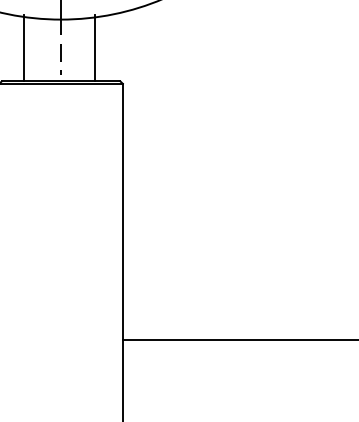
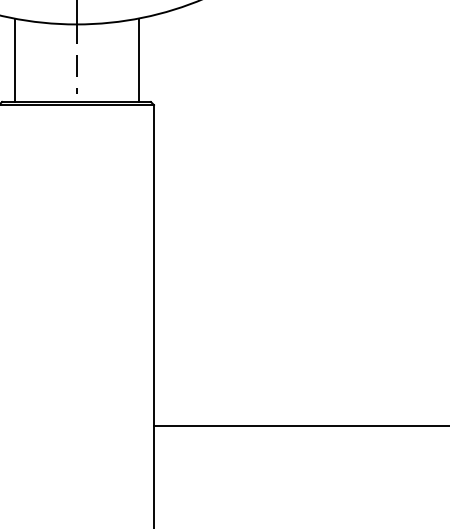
line: (24, 47) -> (14, 59), moved
line: (95, 47) -> (138, 59), moved

